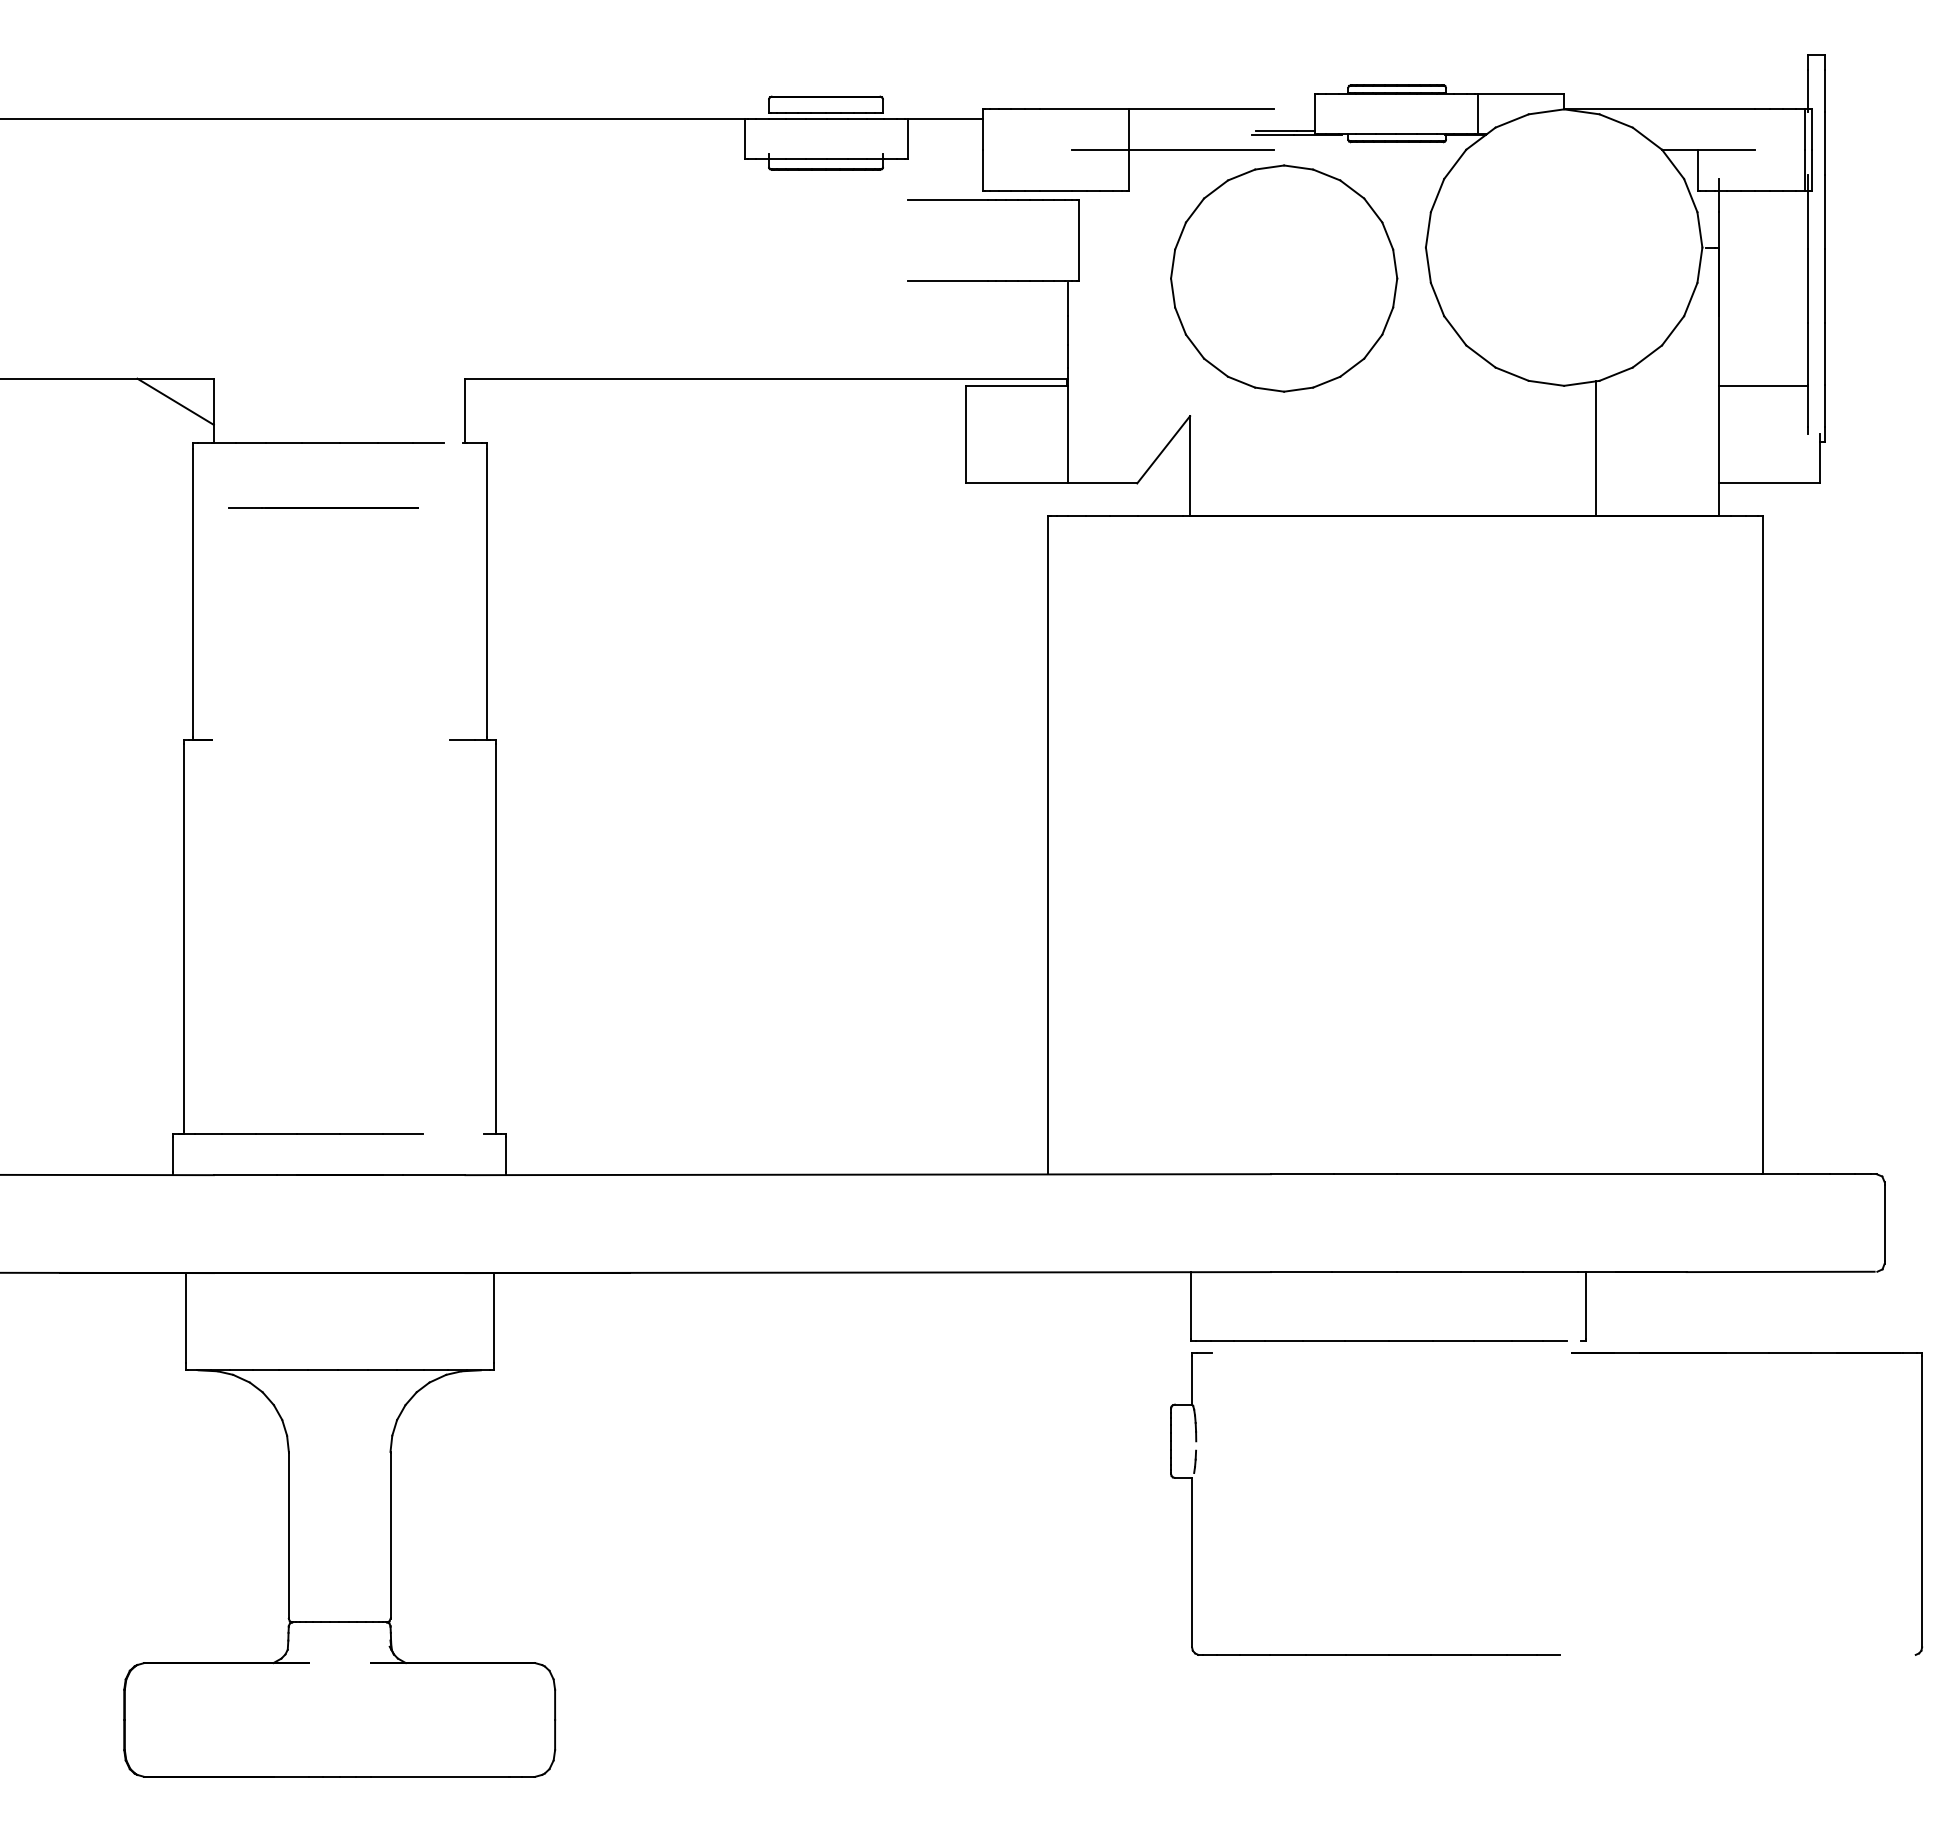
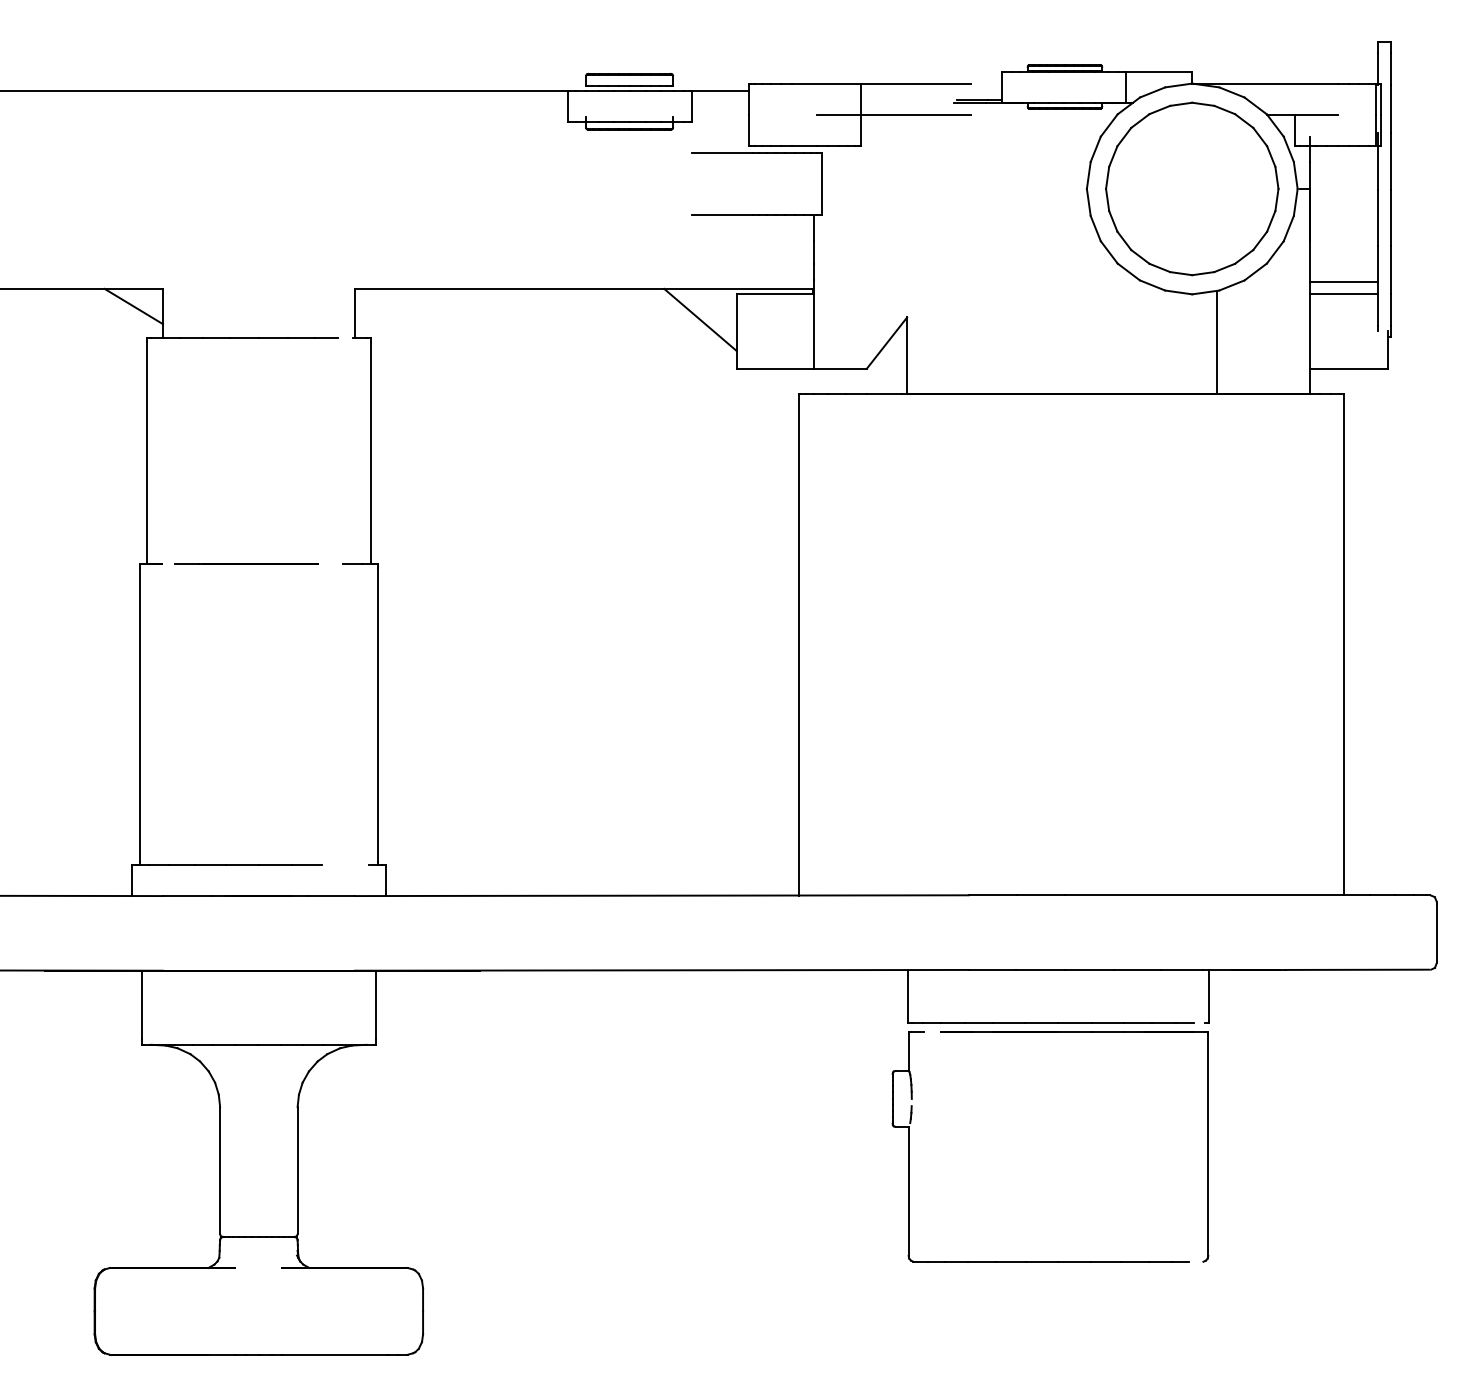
part: (1284, 278) -> (1192, 188), moved
line: (1763, 369) -> (1344, 281), added
line: (918, 419) -> (700, 320), added
line: (323, 507) -> (246, 563), moved
part: (1747, 1353) -> (1075, 1032), moved

